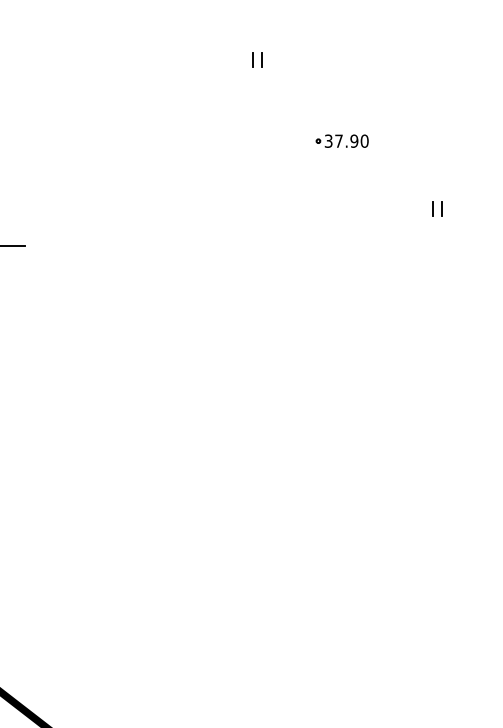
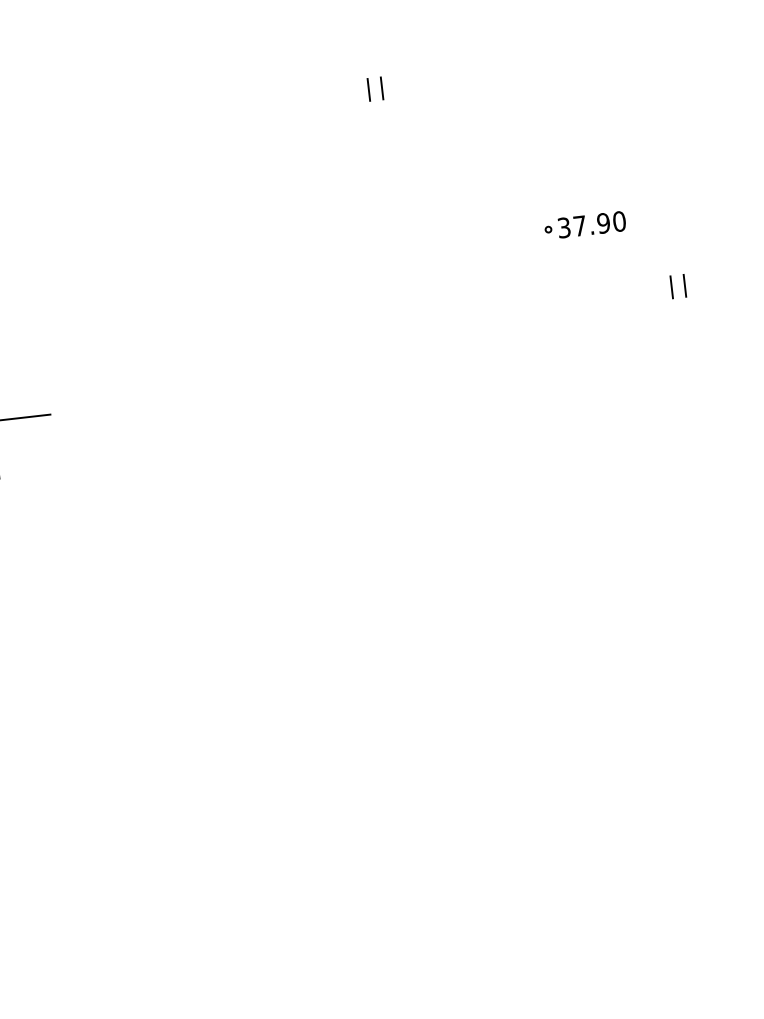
part: (341, 140) -> (583, 224), moved

